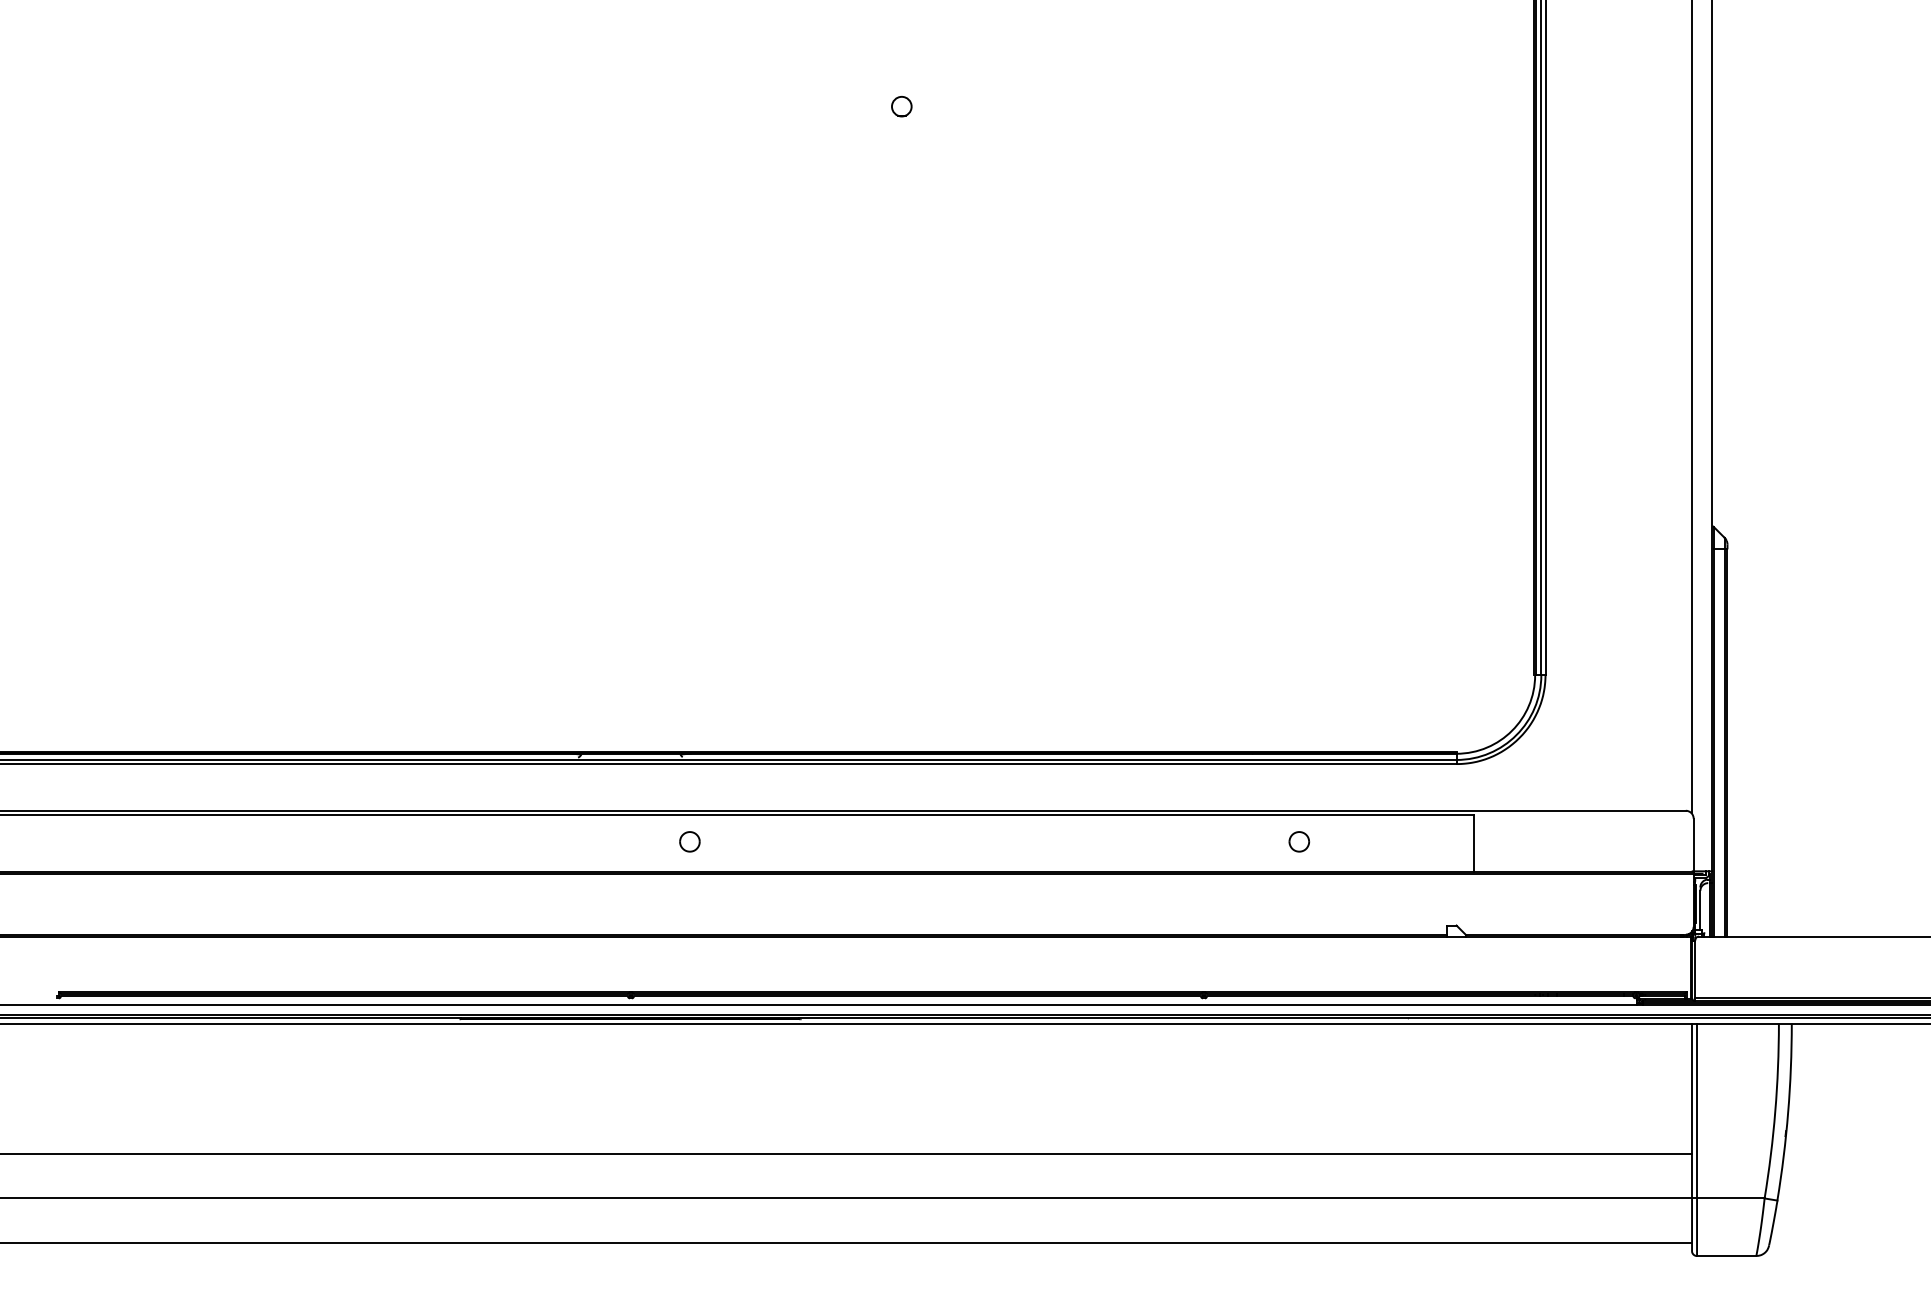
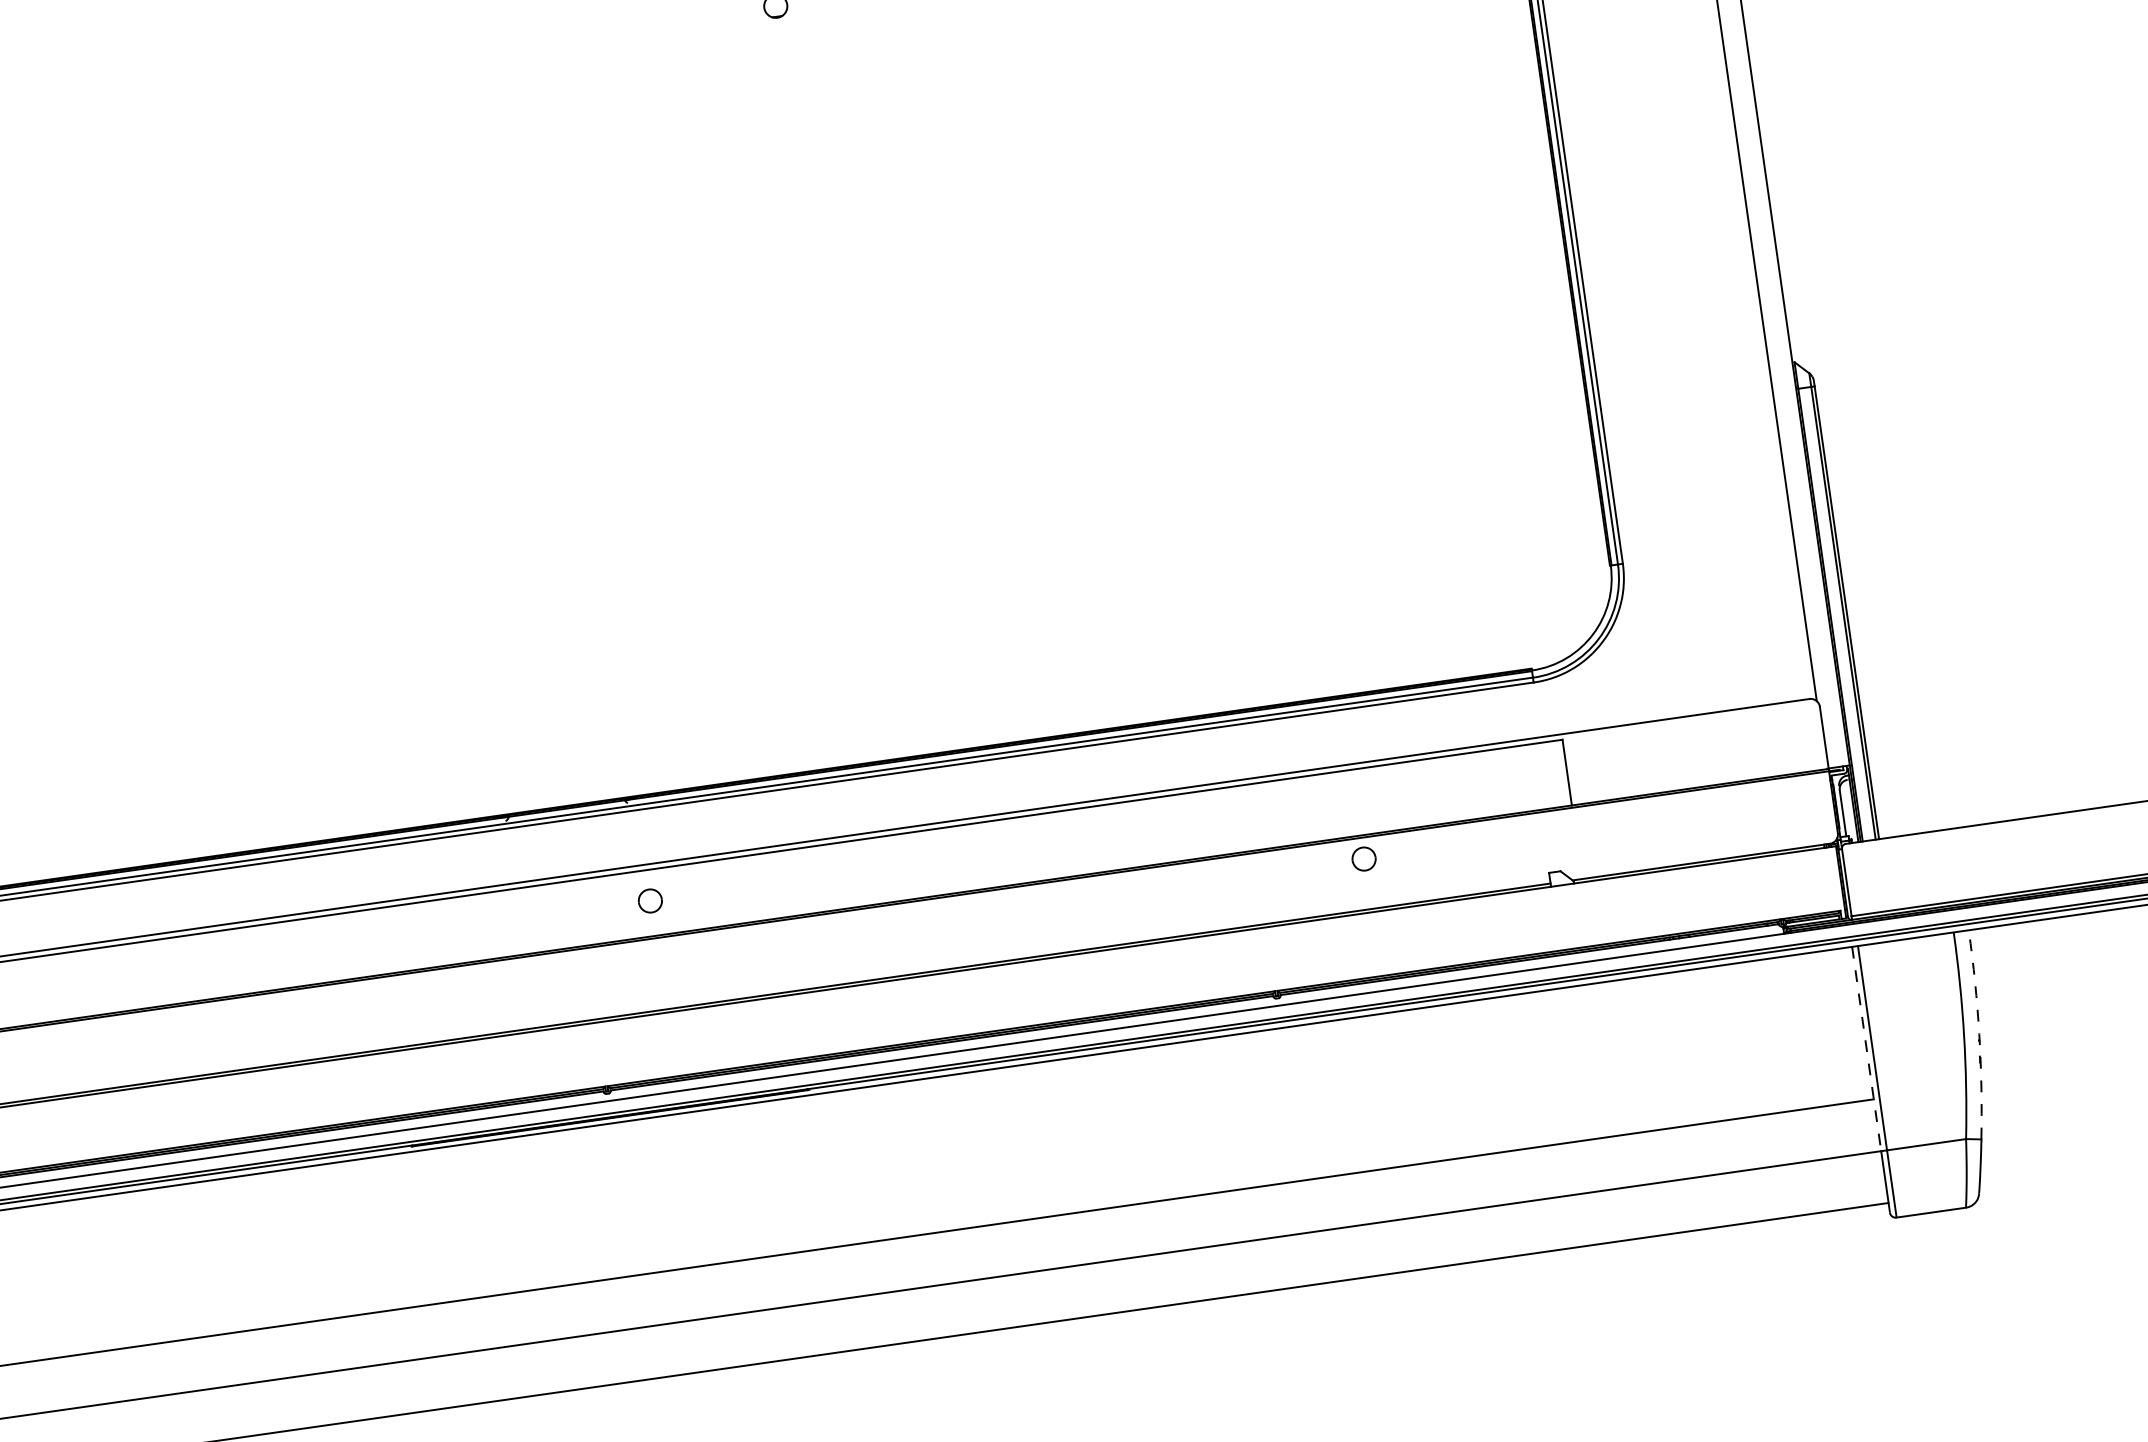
part: (1299, 841) -> (1364, 858), moved
line: (1692, 1111) -> (1867, 1049), solid -> dashed
arc: (1788, 1112) -> (1979, 1034), solid -> dashed

